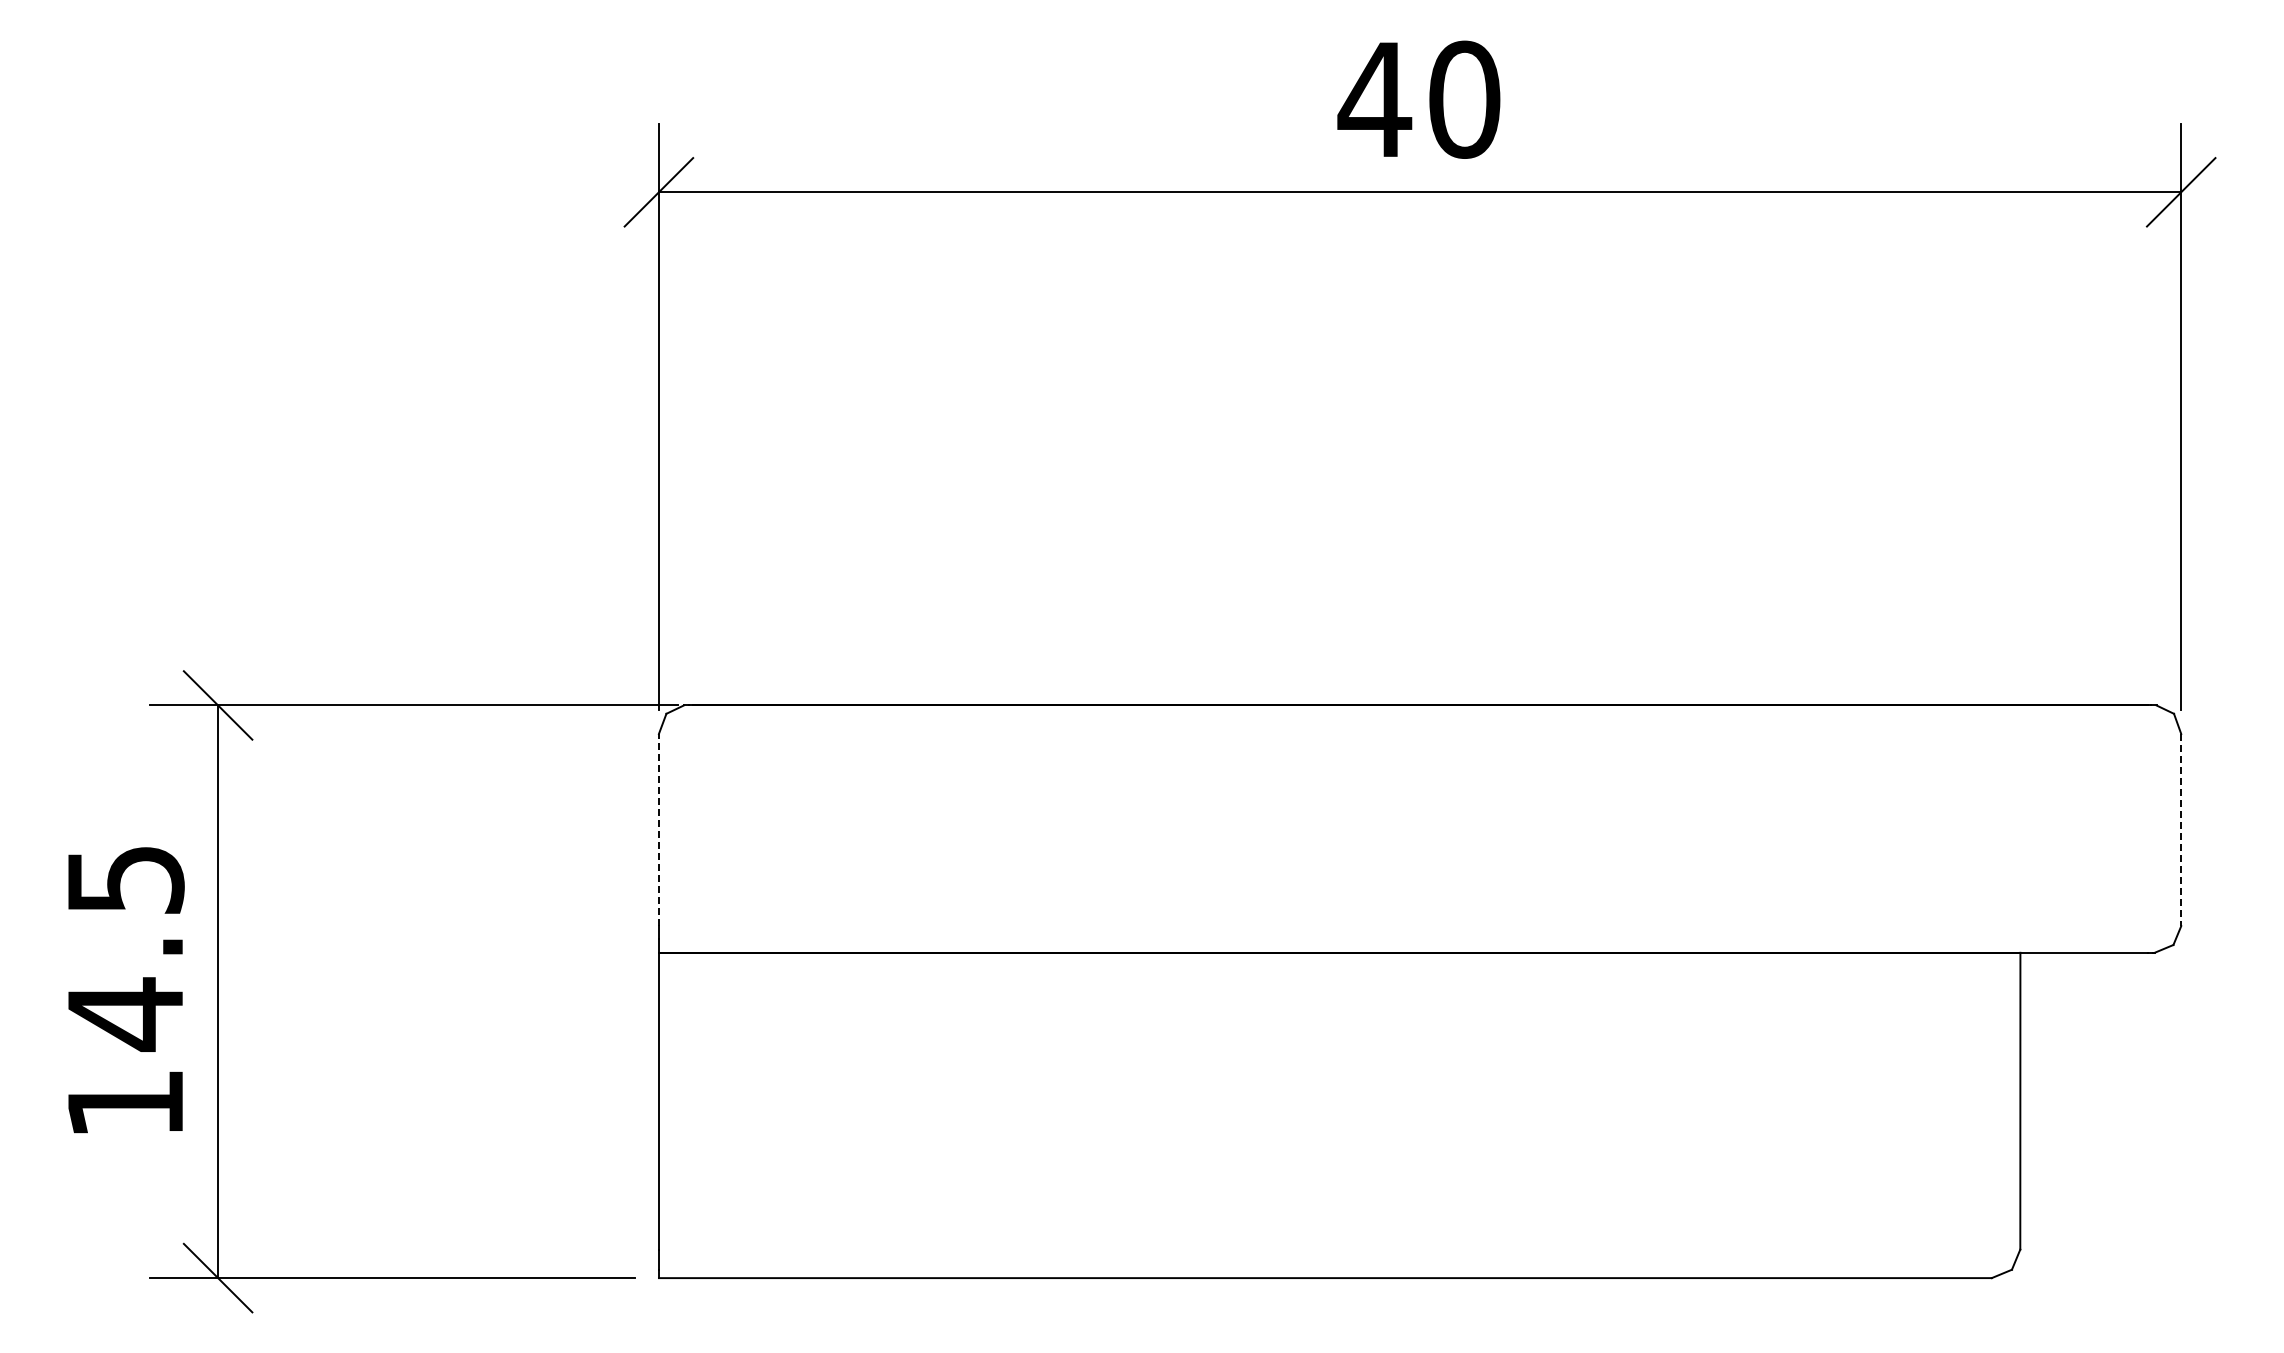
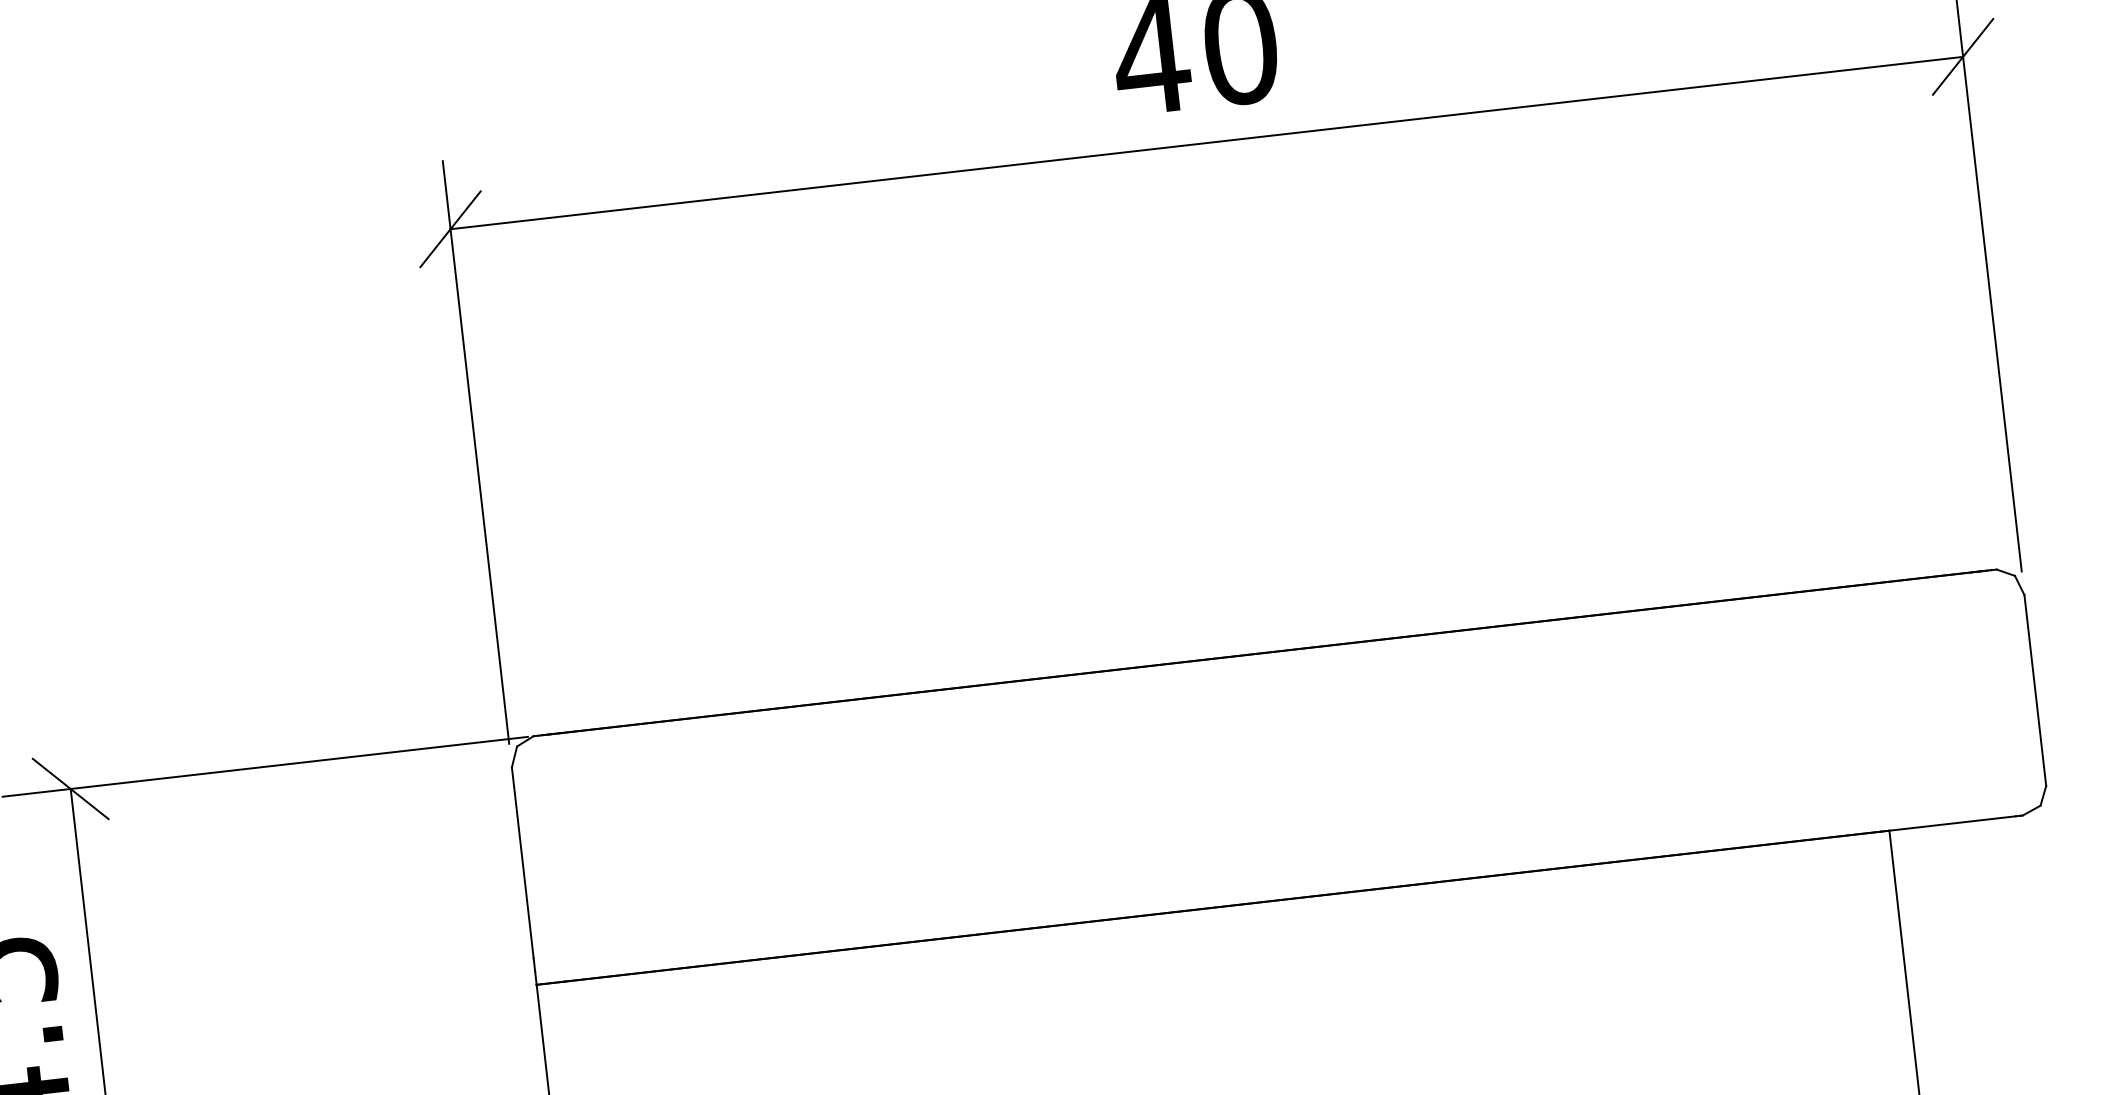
line: (658, 829) -> (522, 862), dashed -> solid
line: (2181, 830) -> (2035, 690), dashed -> solid

